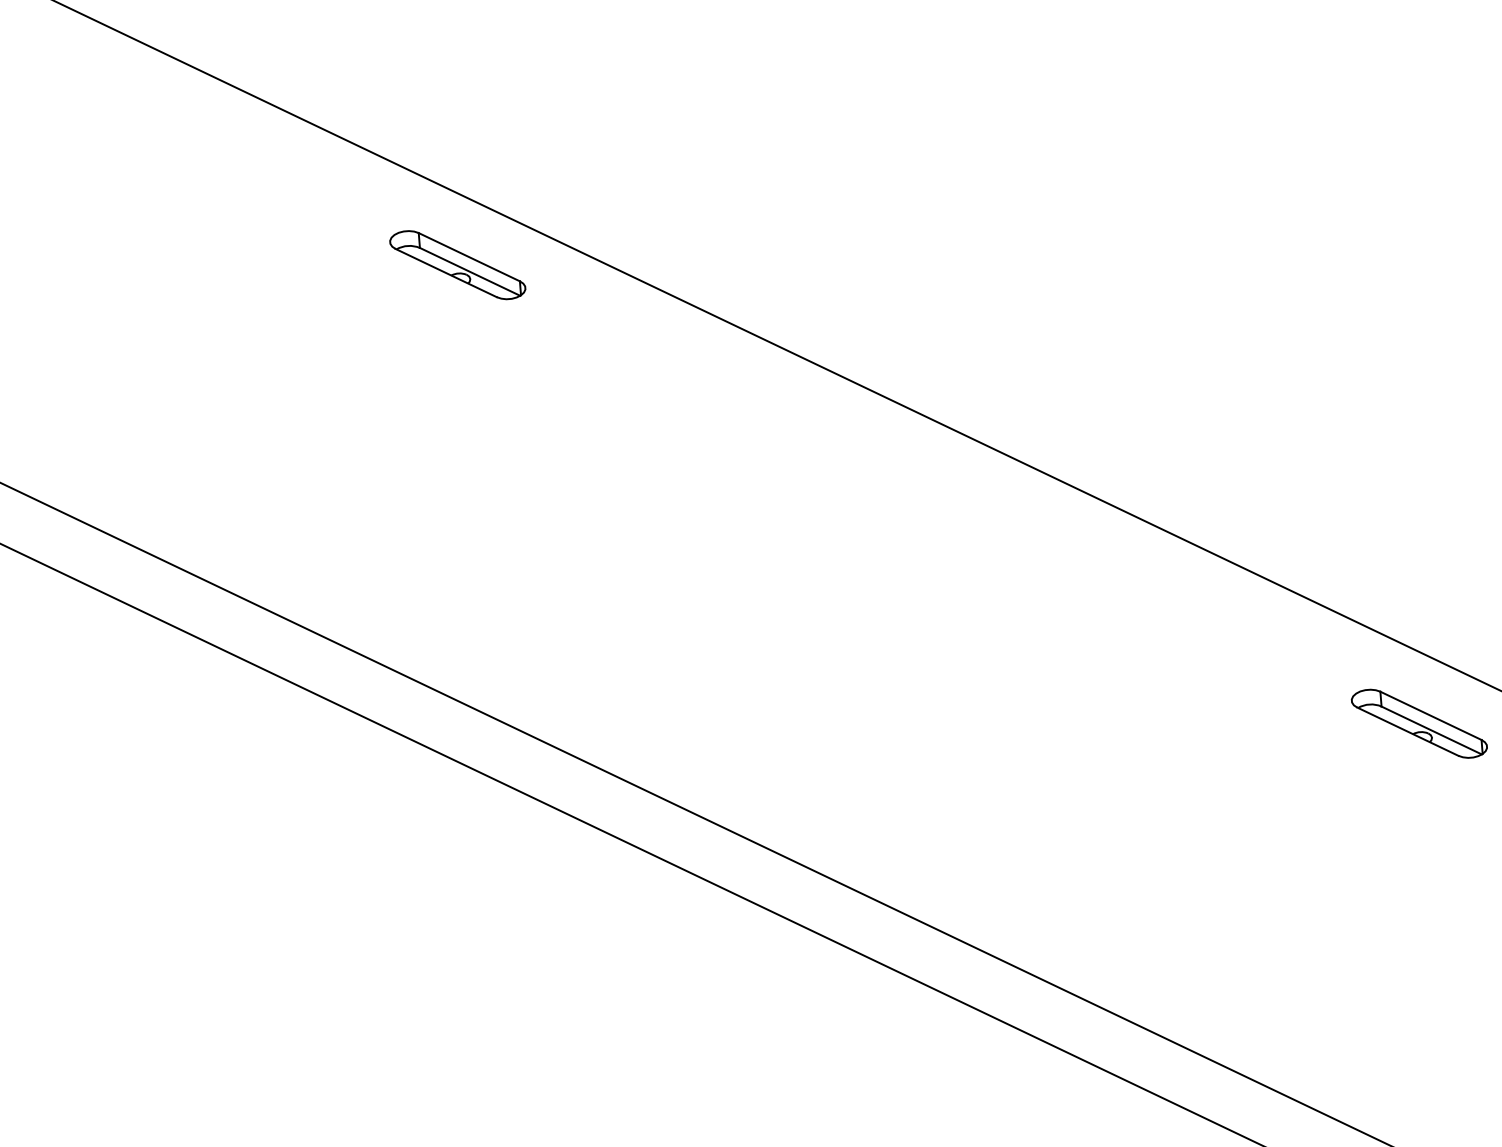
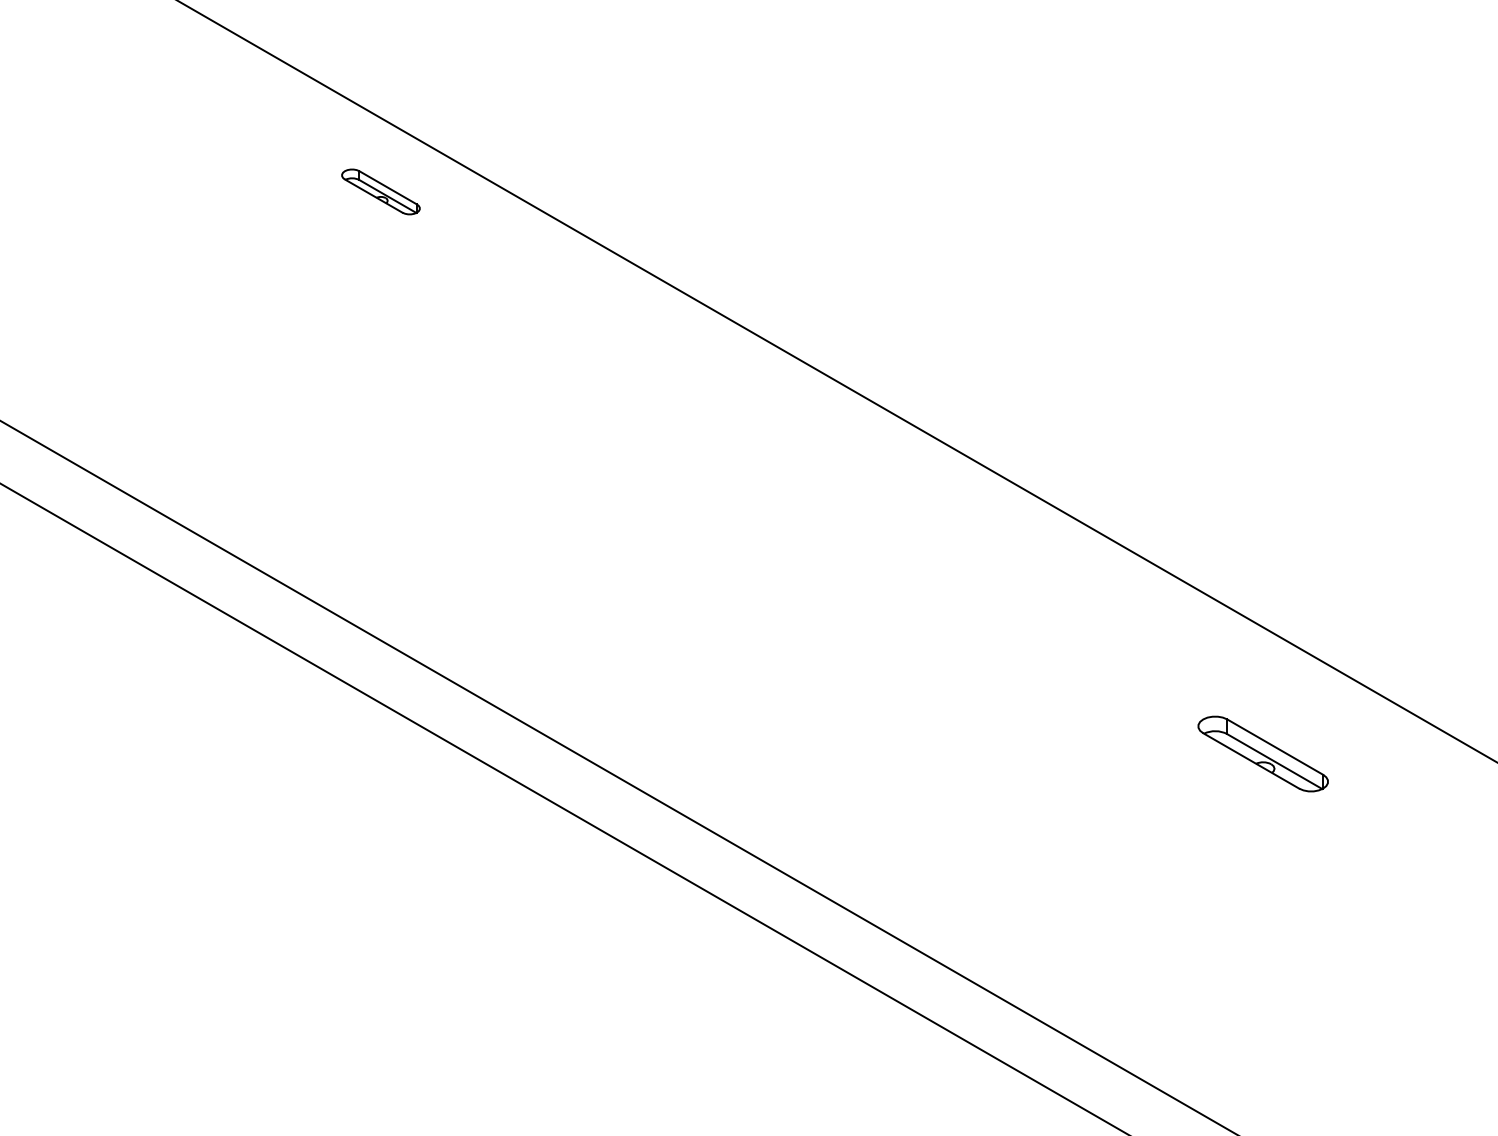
part: (457, 264) -> (380, 191), size x0.6
part: (1418, 723) -> (1262, 753), moved

